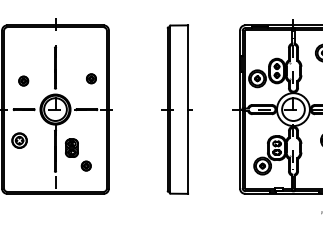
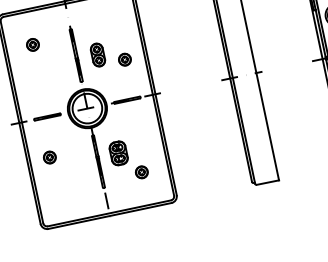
part: (71, 70) -> (97, 54), added
part: (23, 80) -> (32, 44), moved
part: (19, 139) -> (49, 156), size x0.62

